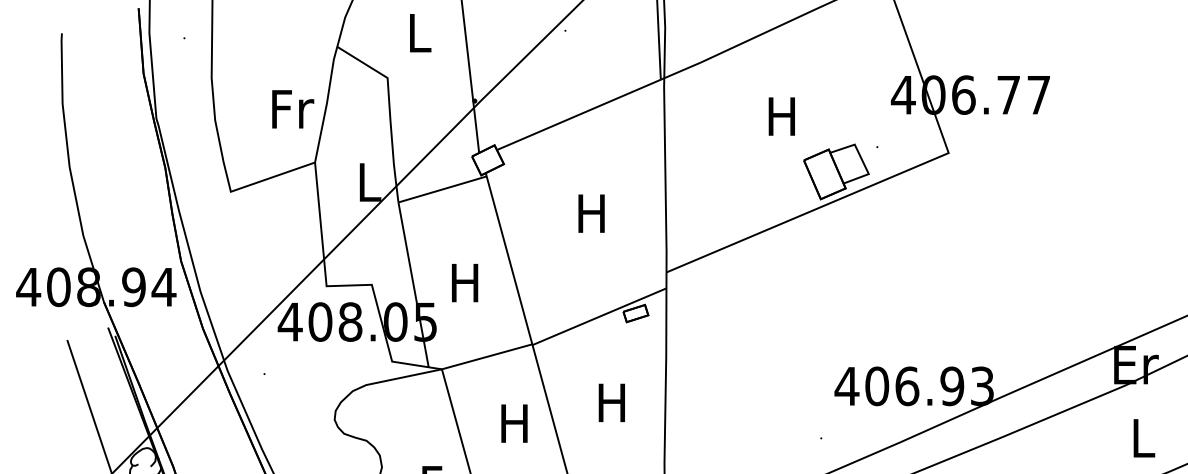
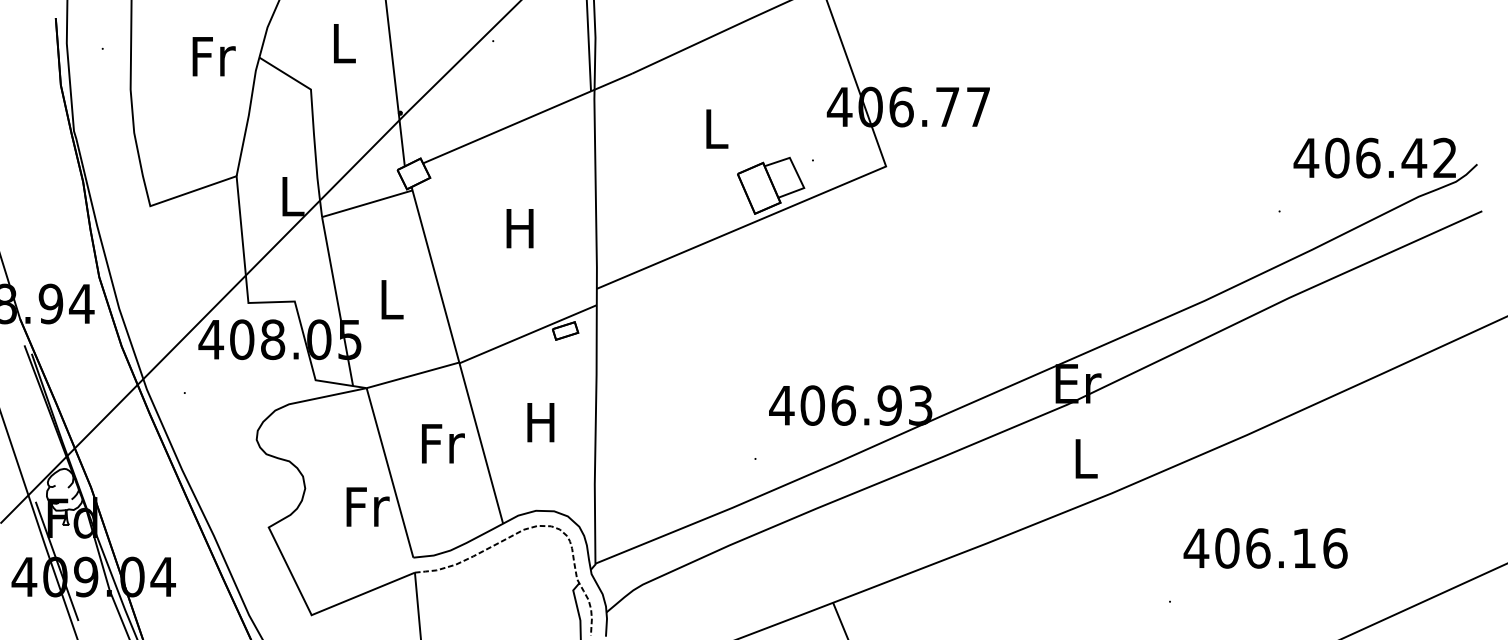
text: (292, 109) -> (213, 56), moved
text: (781, 115) -> (714, 128), H -> L
text: (464, 282) -> (389, 299), H -> L
text: (515, 423) -> (442, 443), H -> Fr

